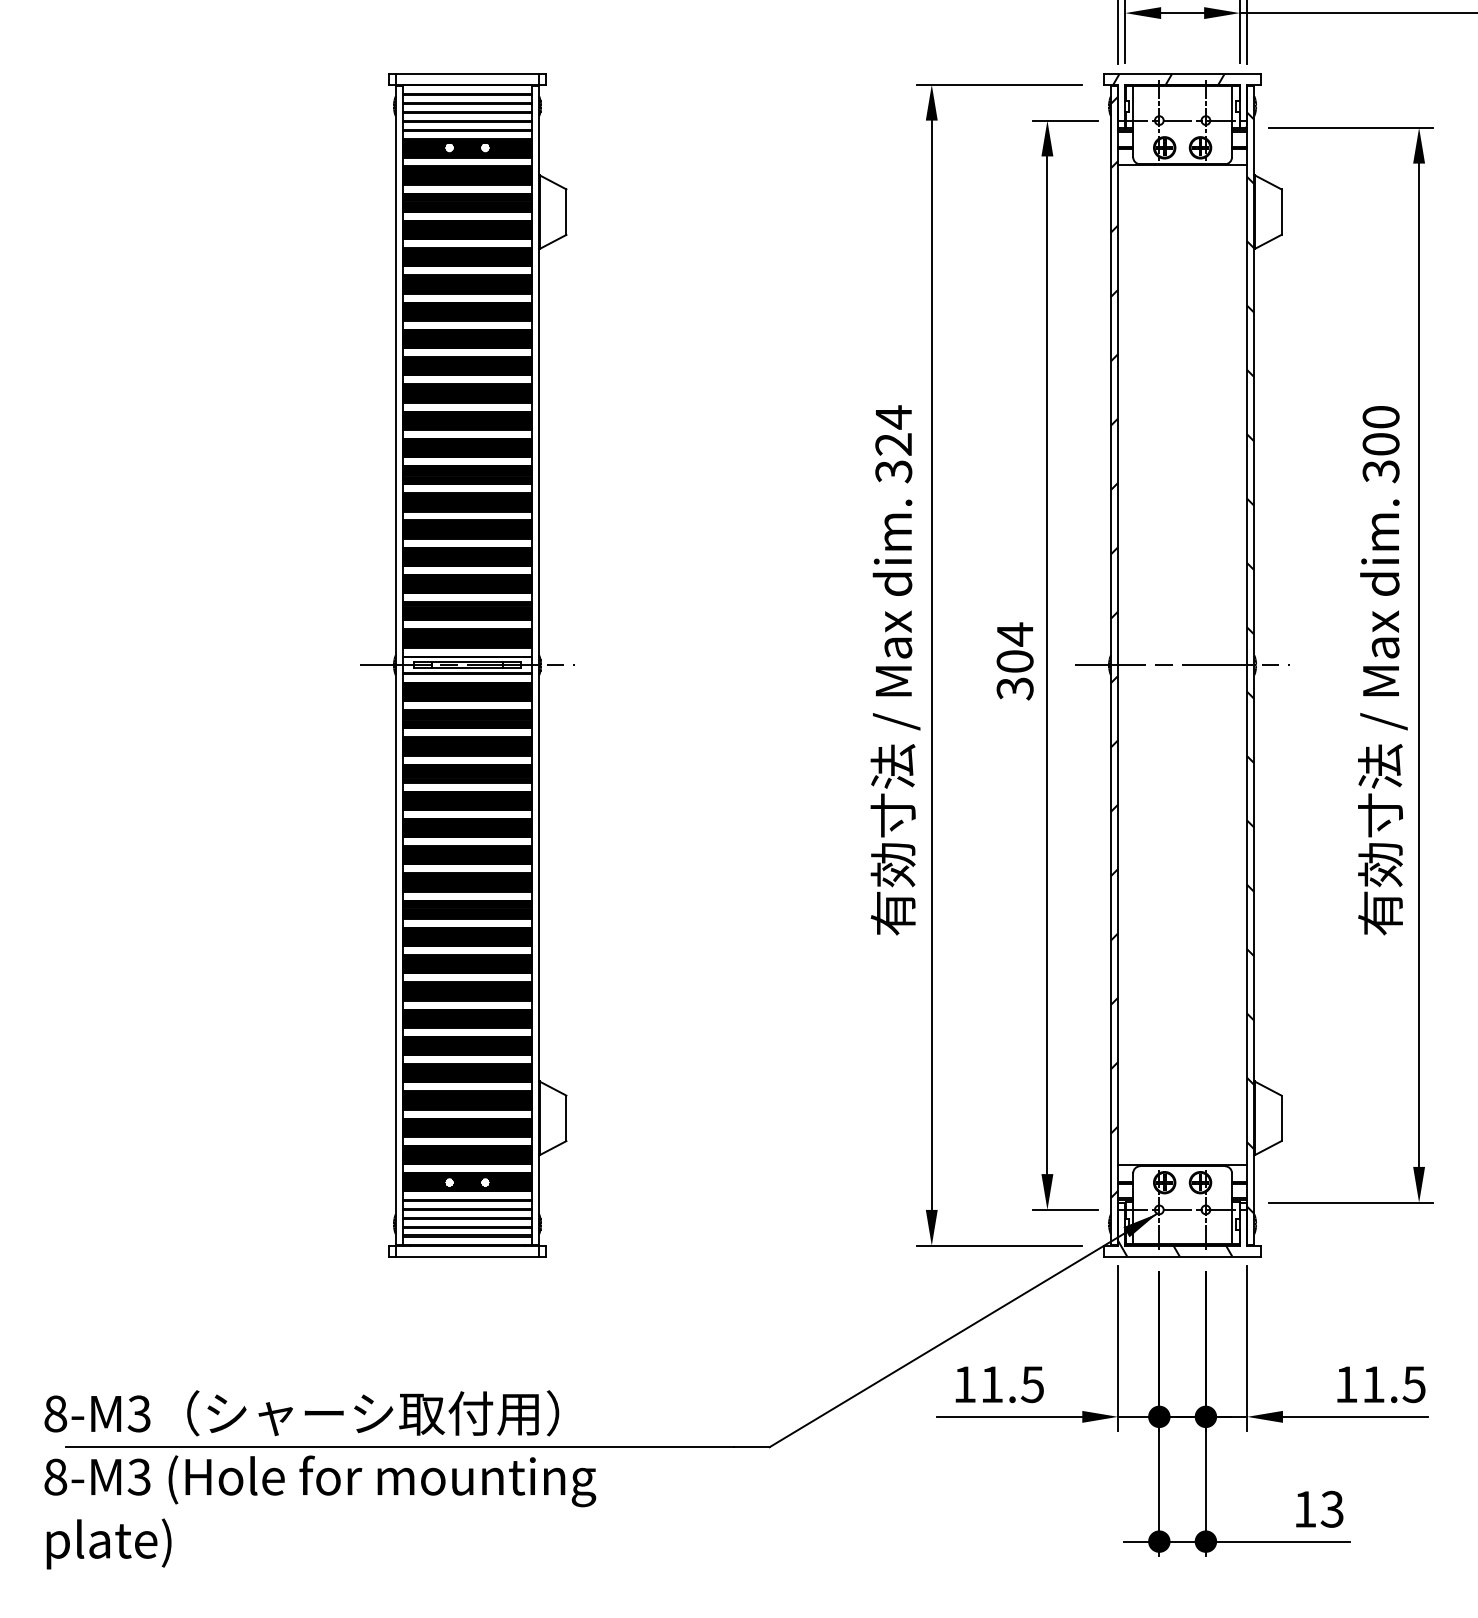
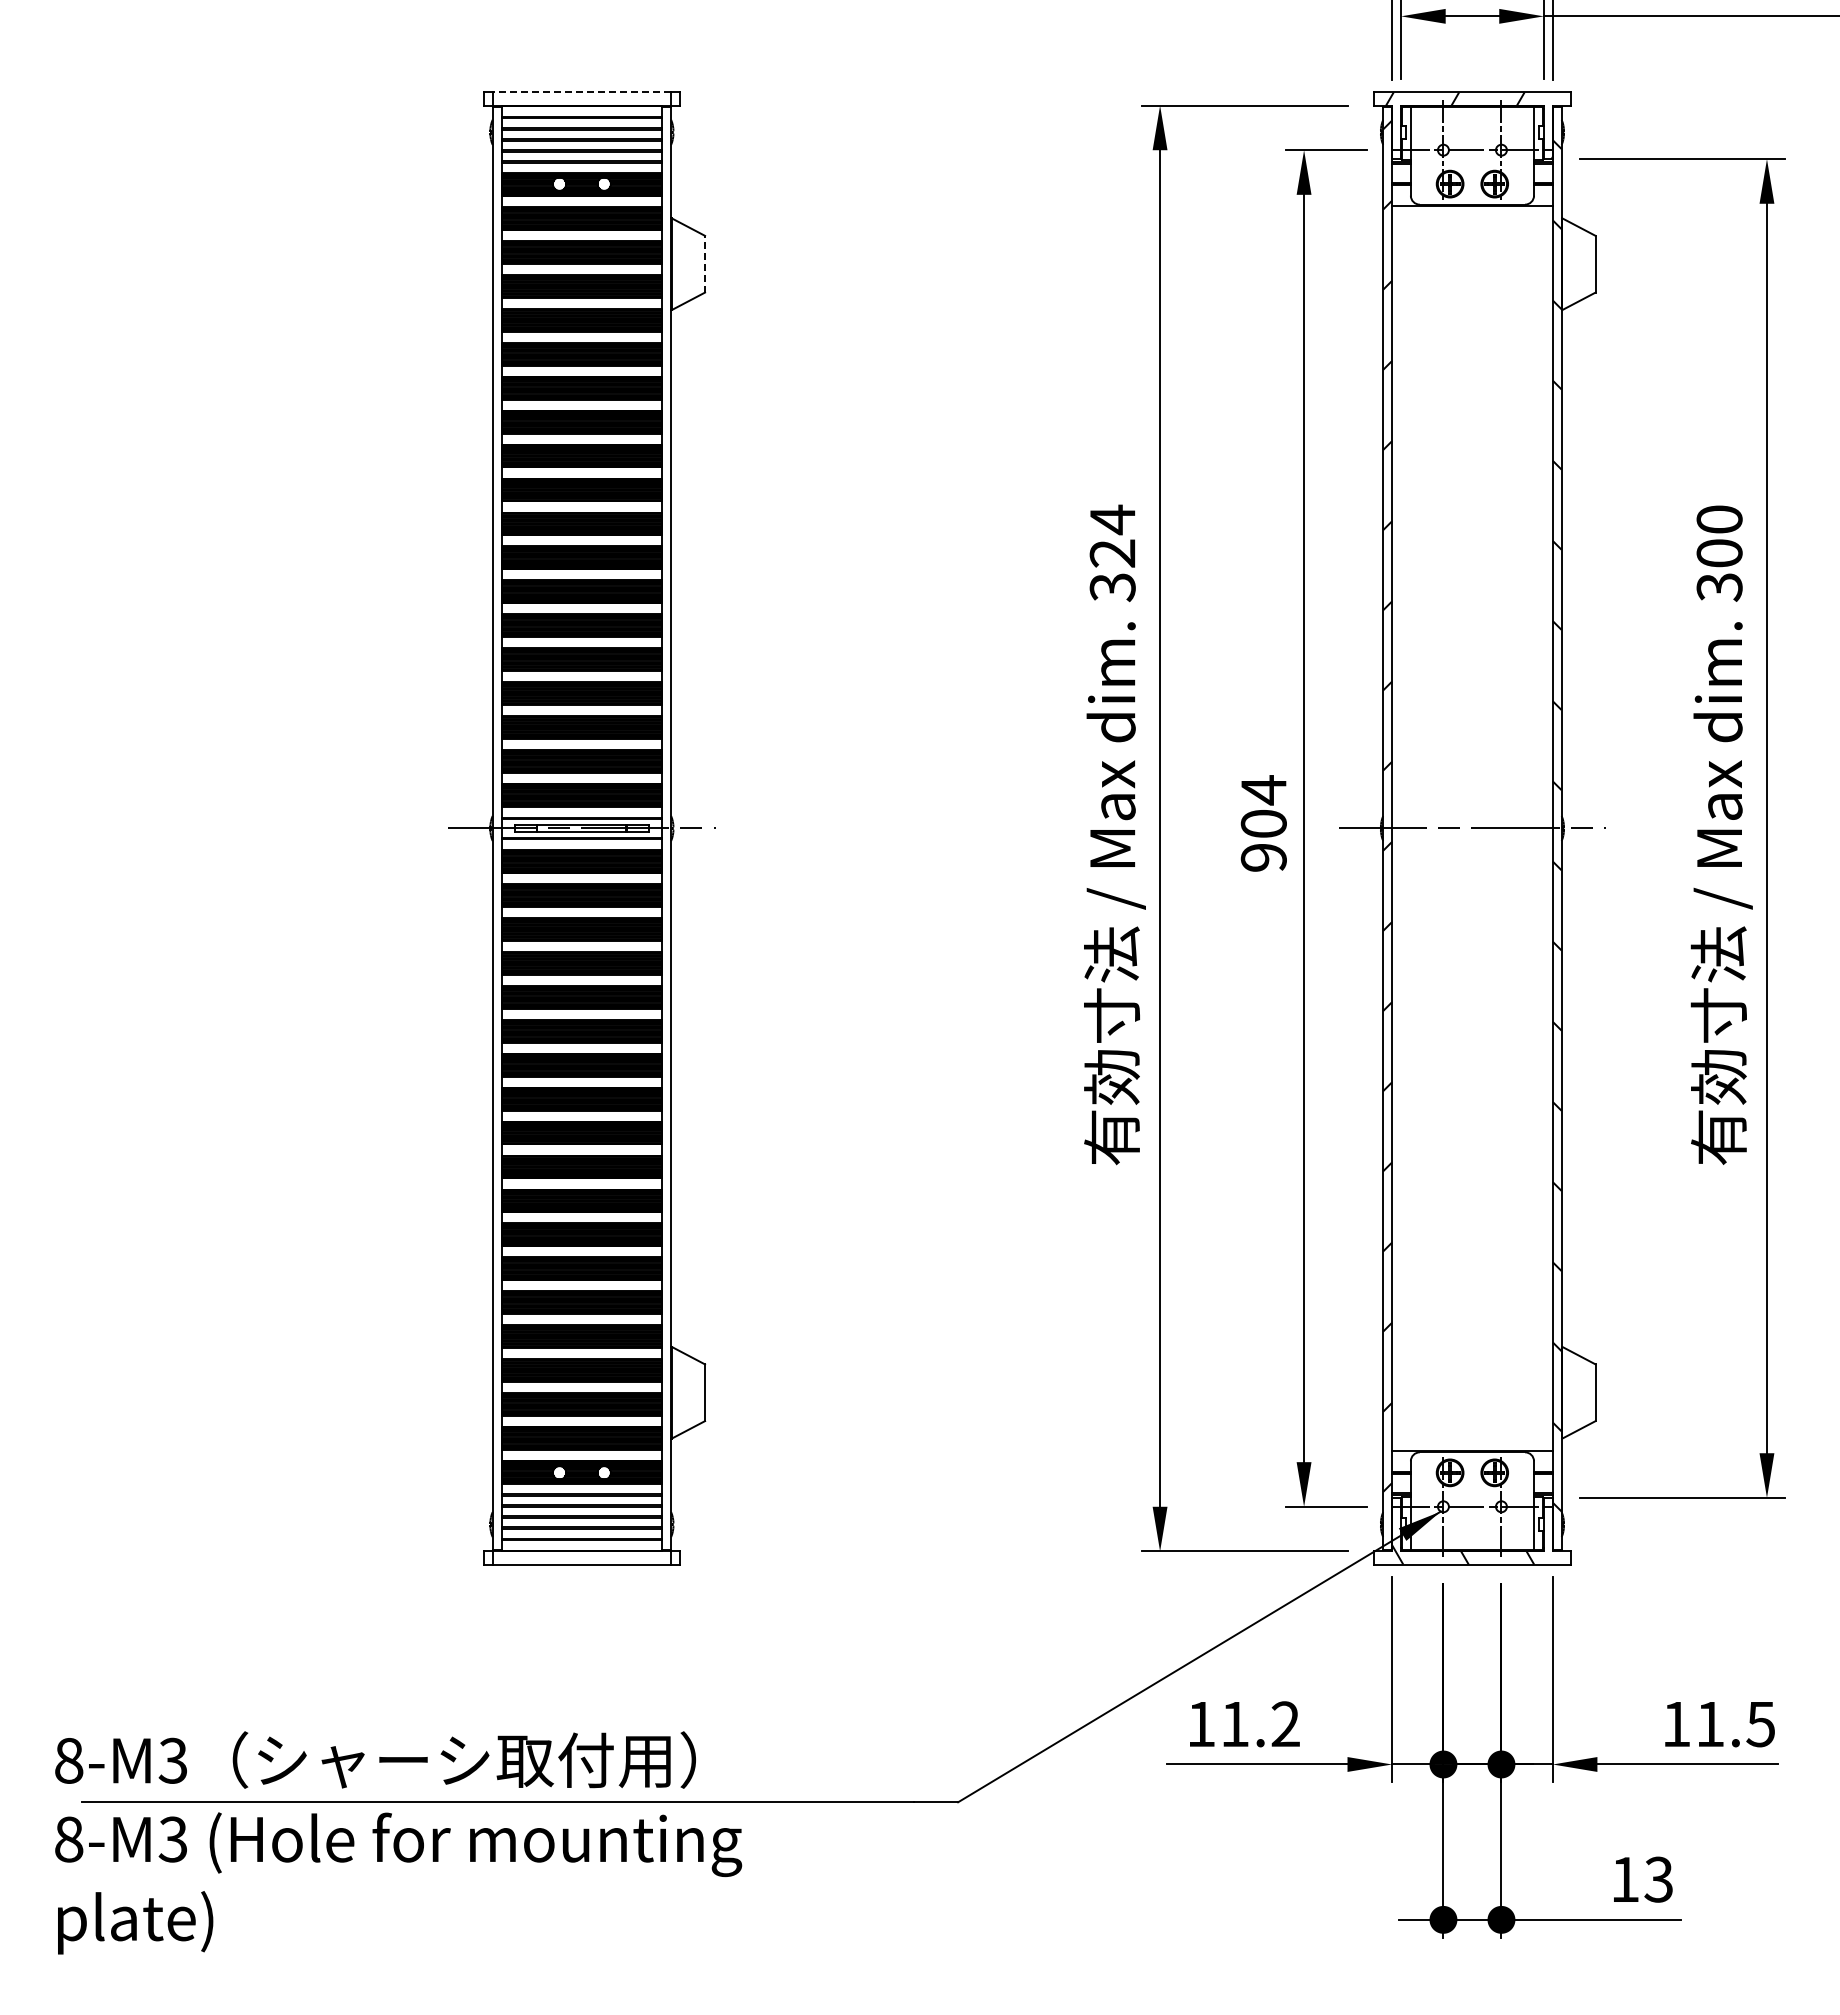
line: (467, 74) -> (581, 92), solid -> dashed
line: (566, 211) -> (705, 263), solid -> dashed
text: (1014, 689) -> (1263, 858), 304 -> 904
text: (1032, 1384) -> (1285, 1724), 11.5 -> 11.2

